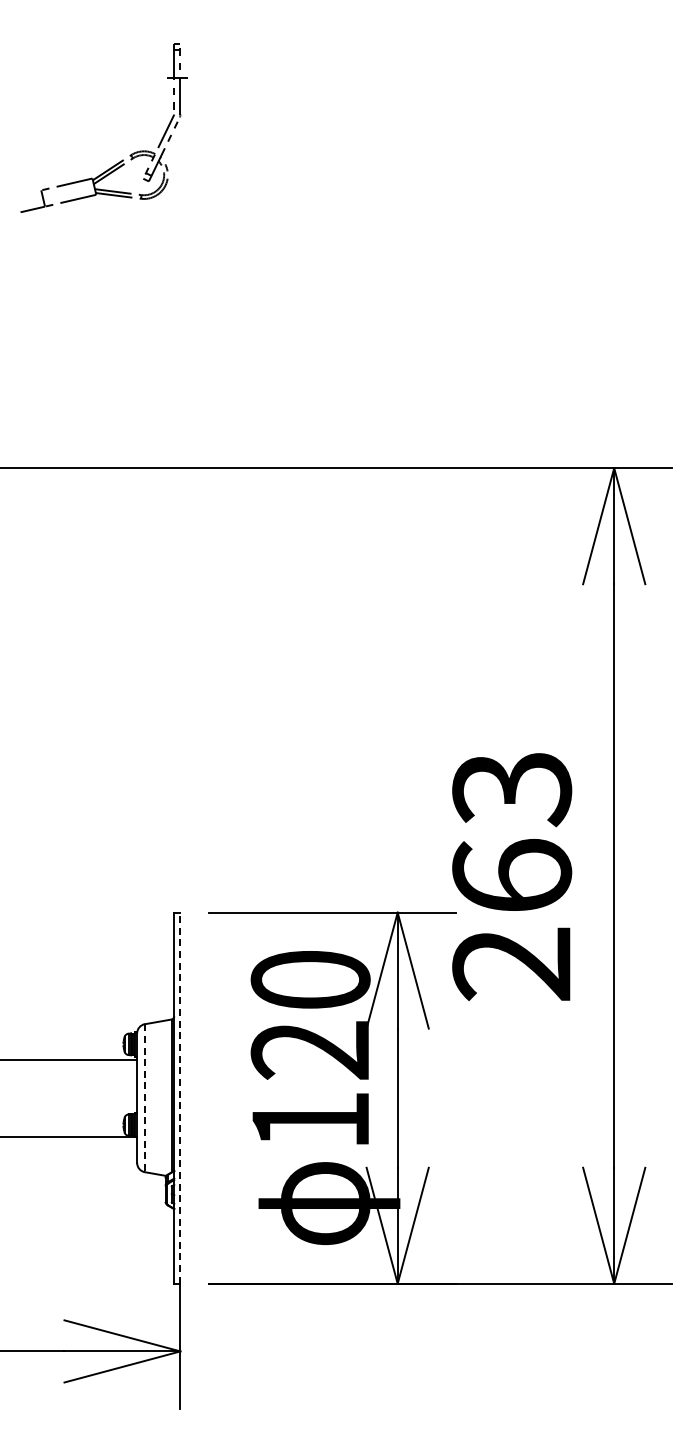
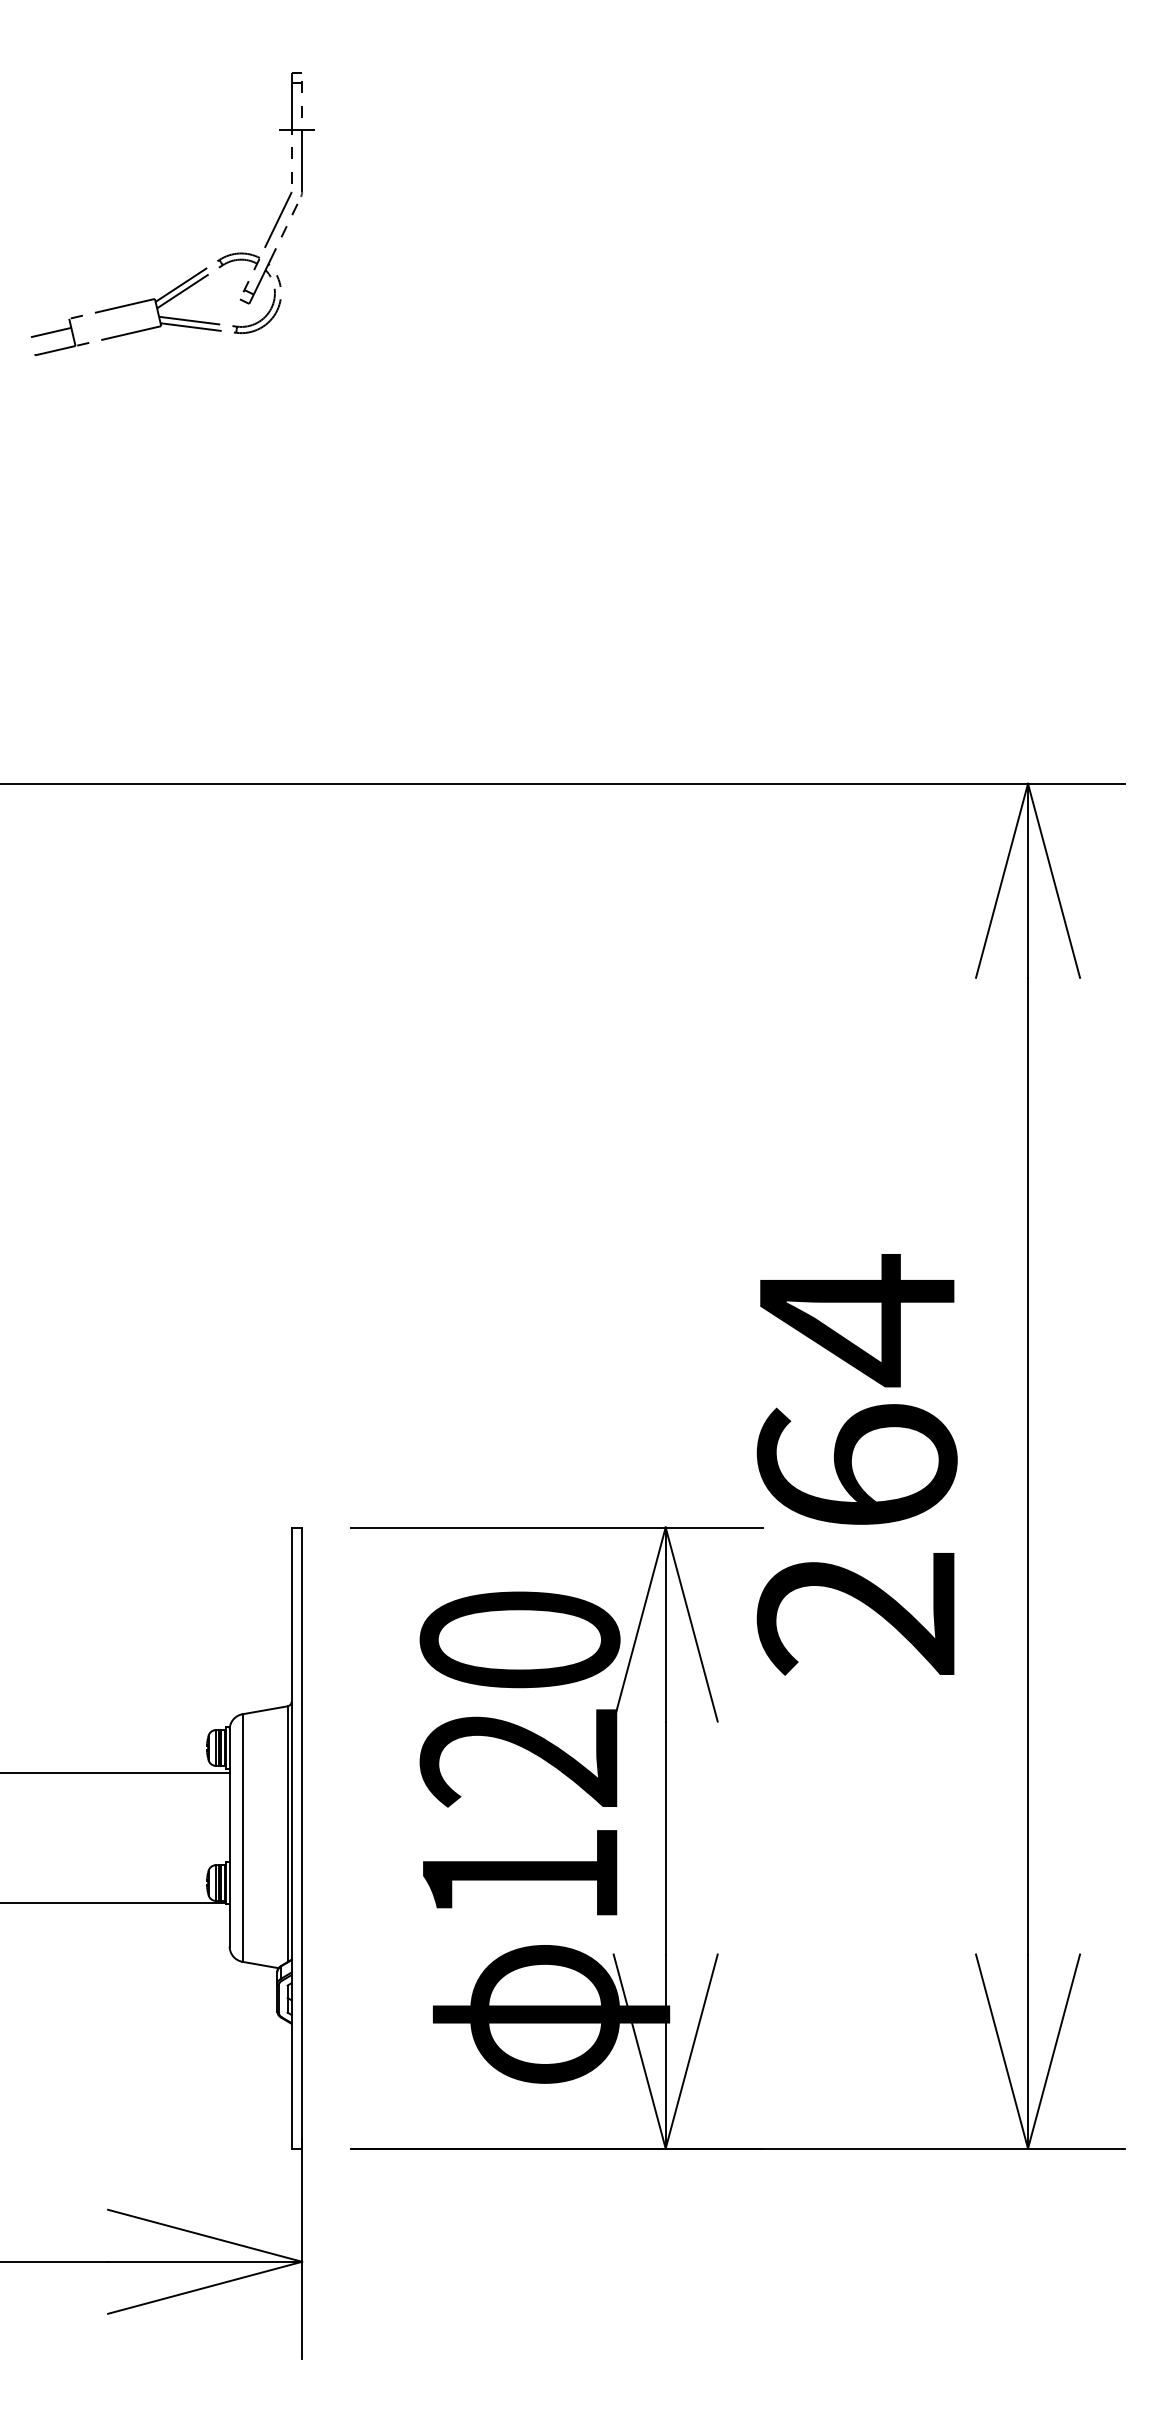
line: (30, 198) -> (51, 332), added
text: (512, 788) -> (857, 1319), 263 -> 264
line: (144, 1098) -> (241, 1838), dashed -> solid
line: (180, 1098) -> (302, 1838), dashed -> solid

